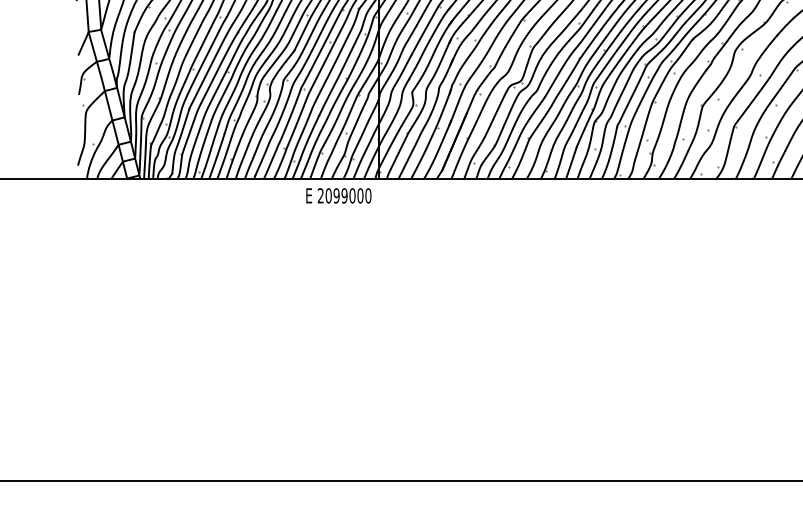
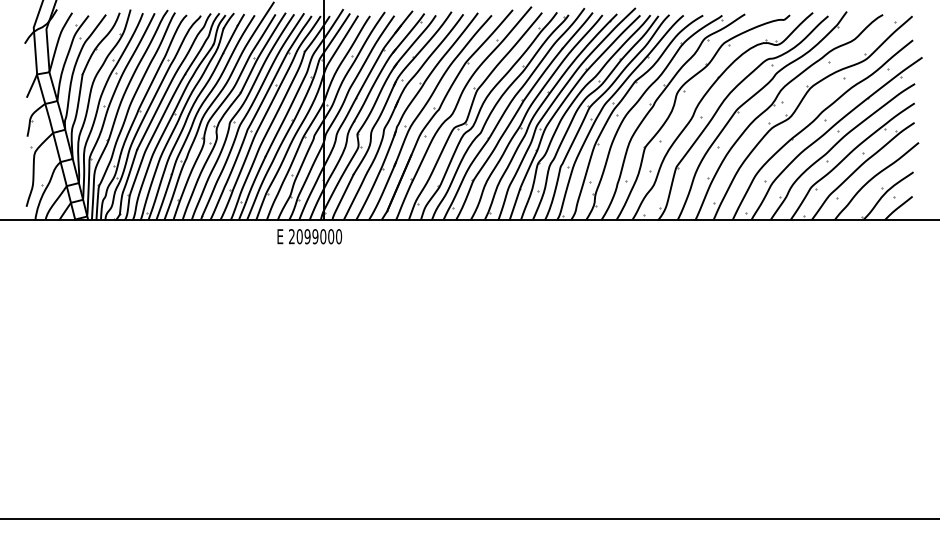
text: (338, 195) -> (309, 236), moved

